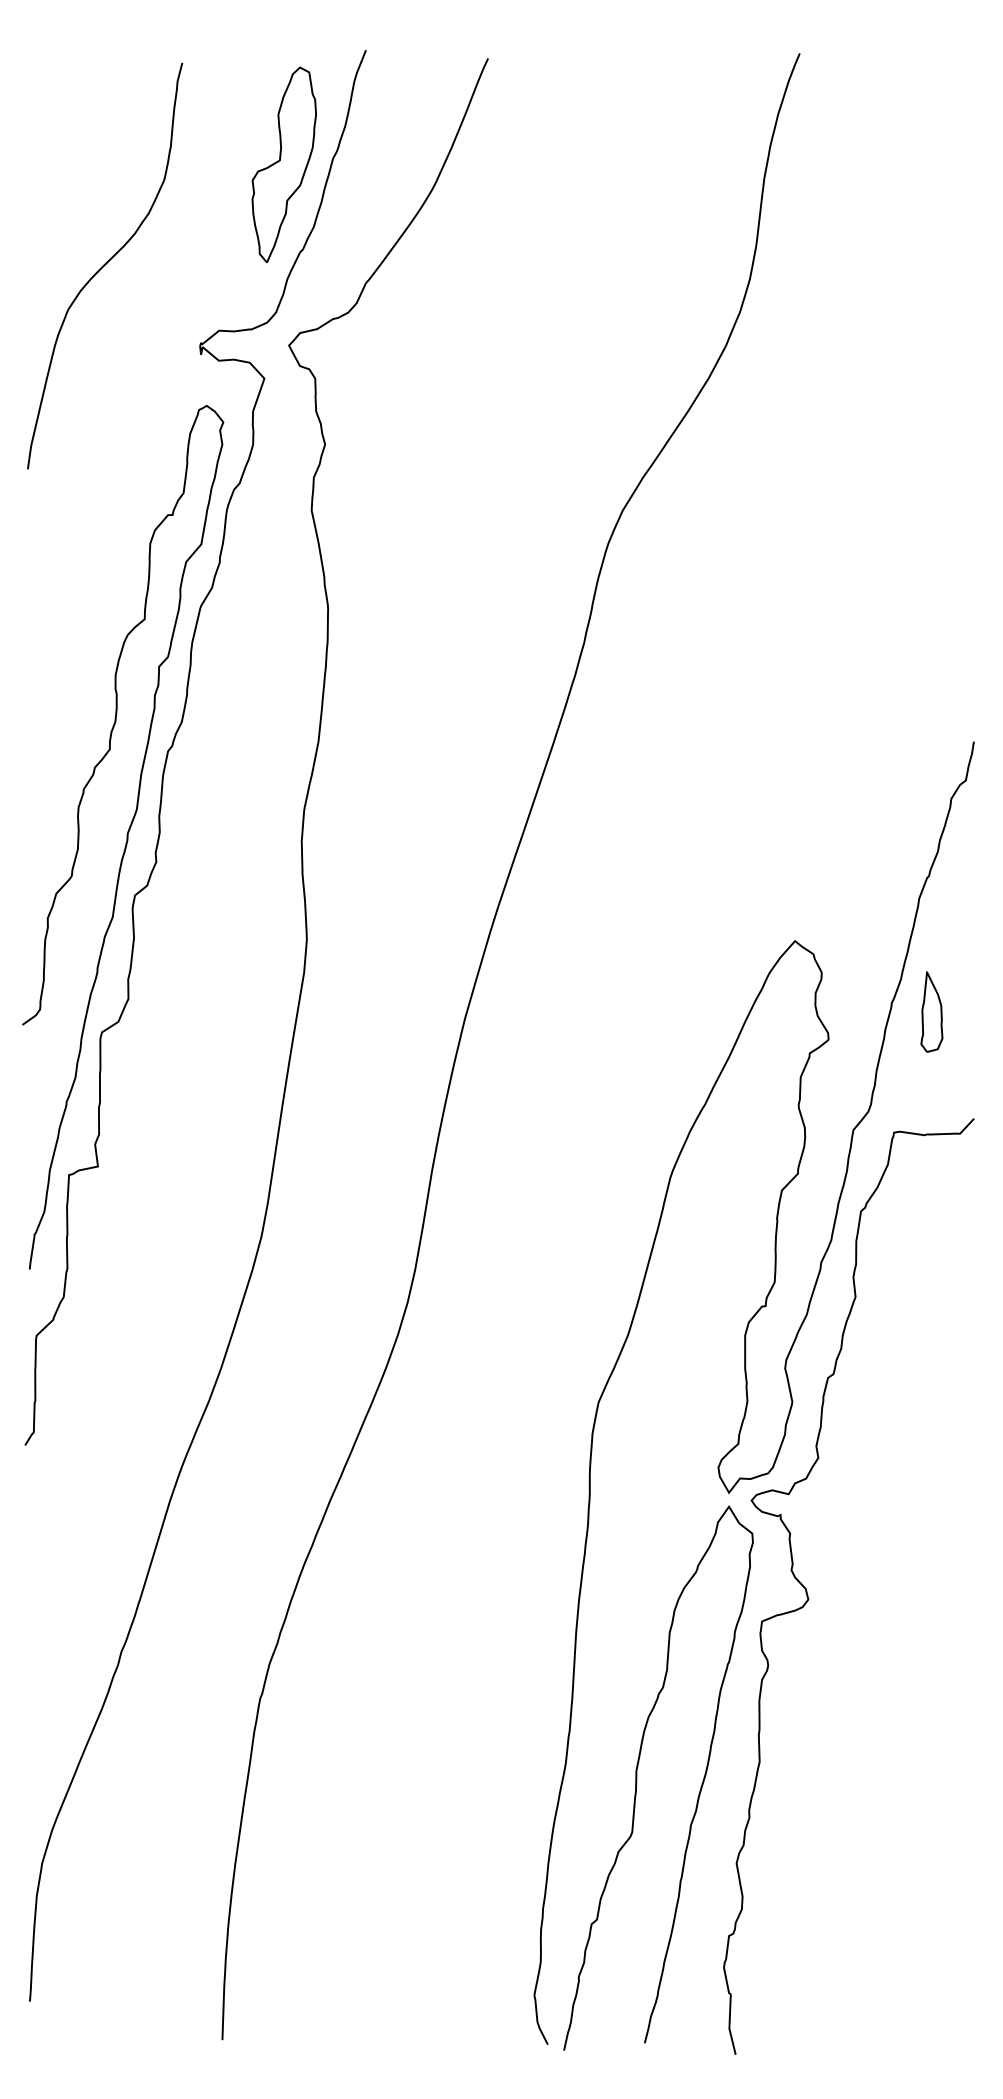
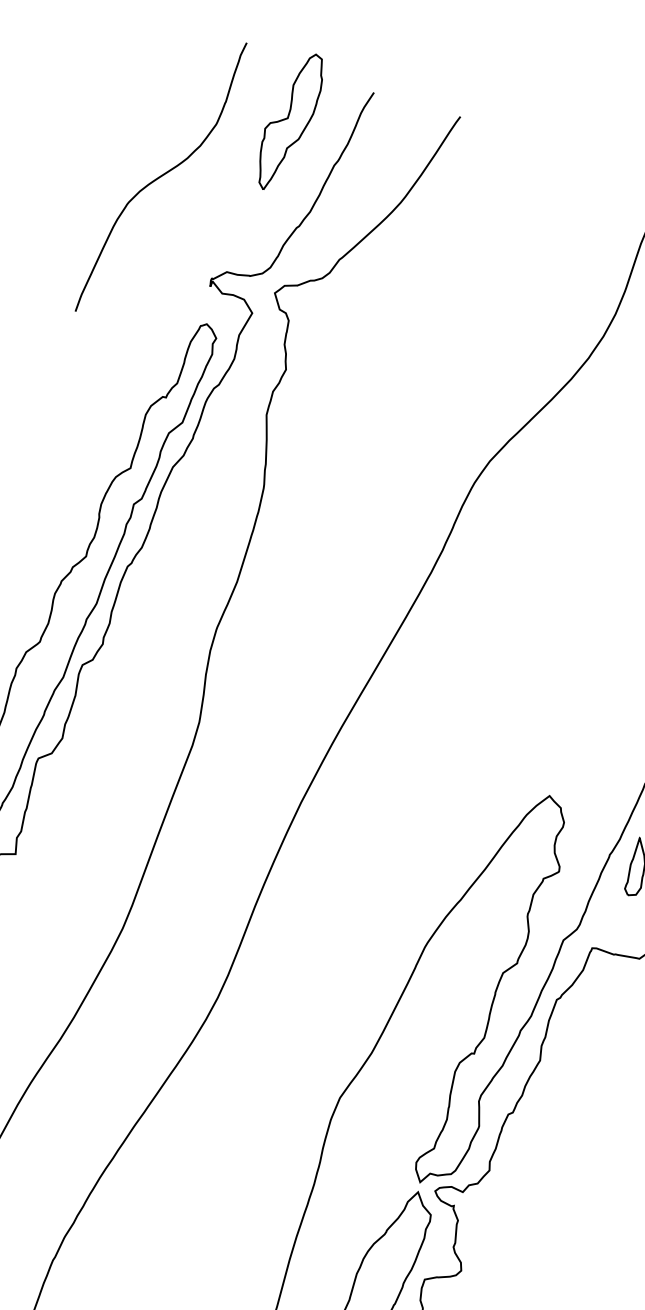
part: (283, 164) -> (289, 121), moved
curve: (105, 265) -> (161, 176), moved

